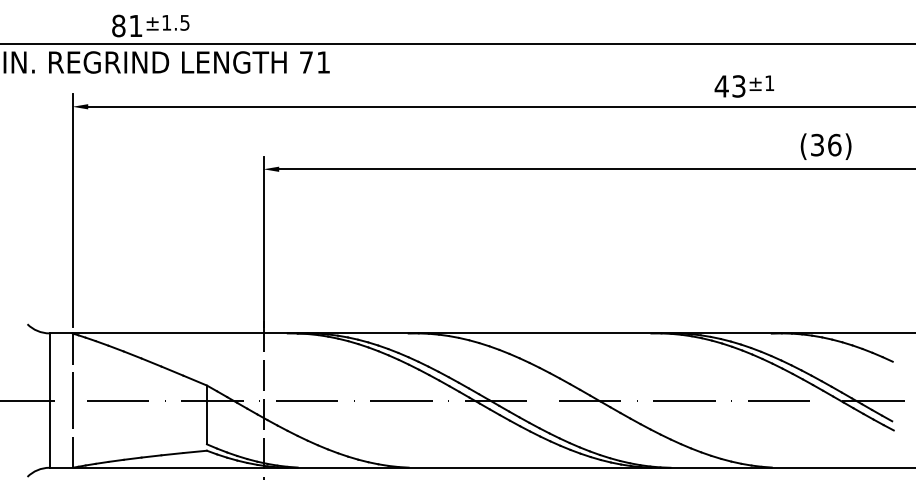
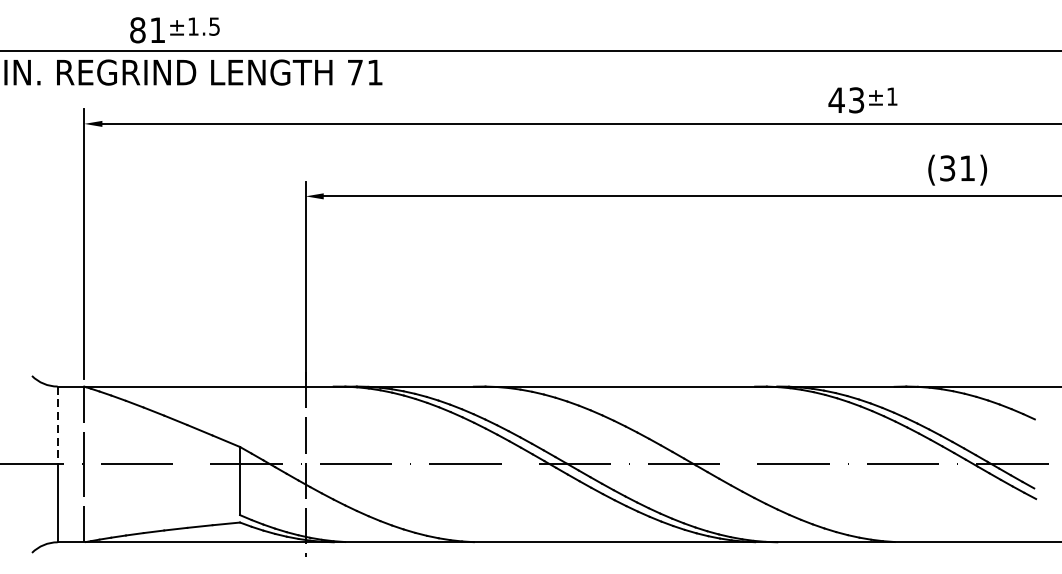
text: (834, 144) -> (967, 167), (36) -> (31)
line: (49, 366) -> (57, 424), solid -> dashed

